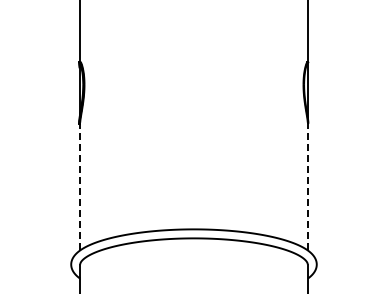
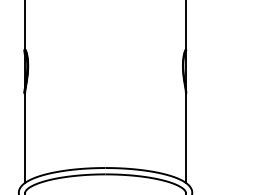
line: (80, 186) -> (25, 137), dashed -> solid
line: (307, 186) -> (185, 137), dashed -> solid

